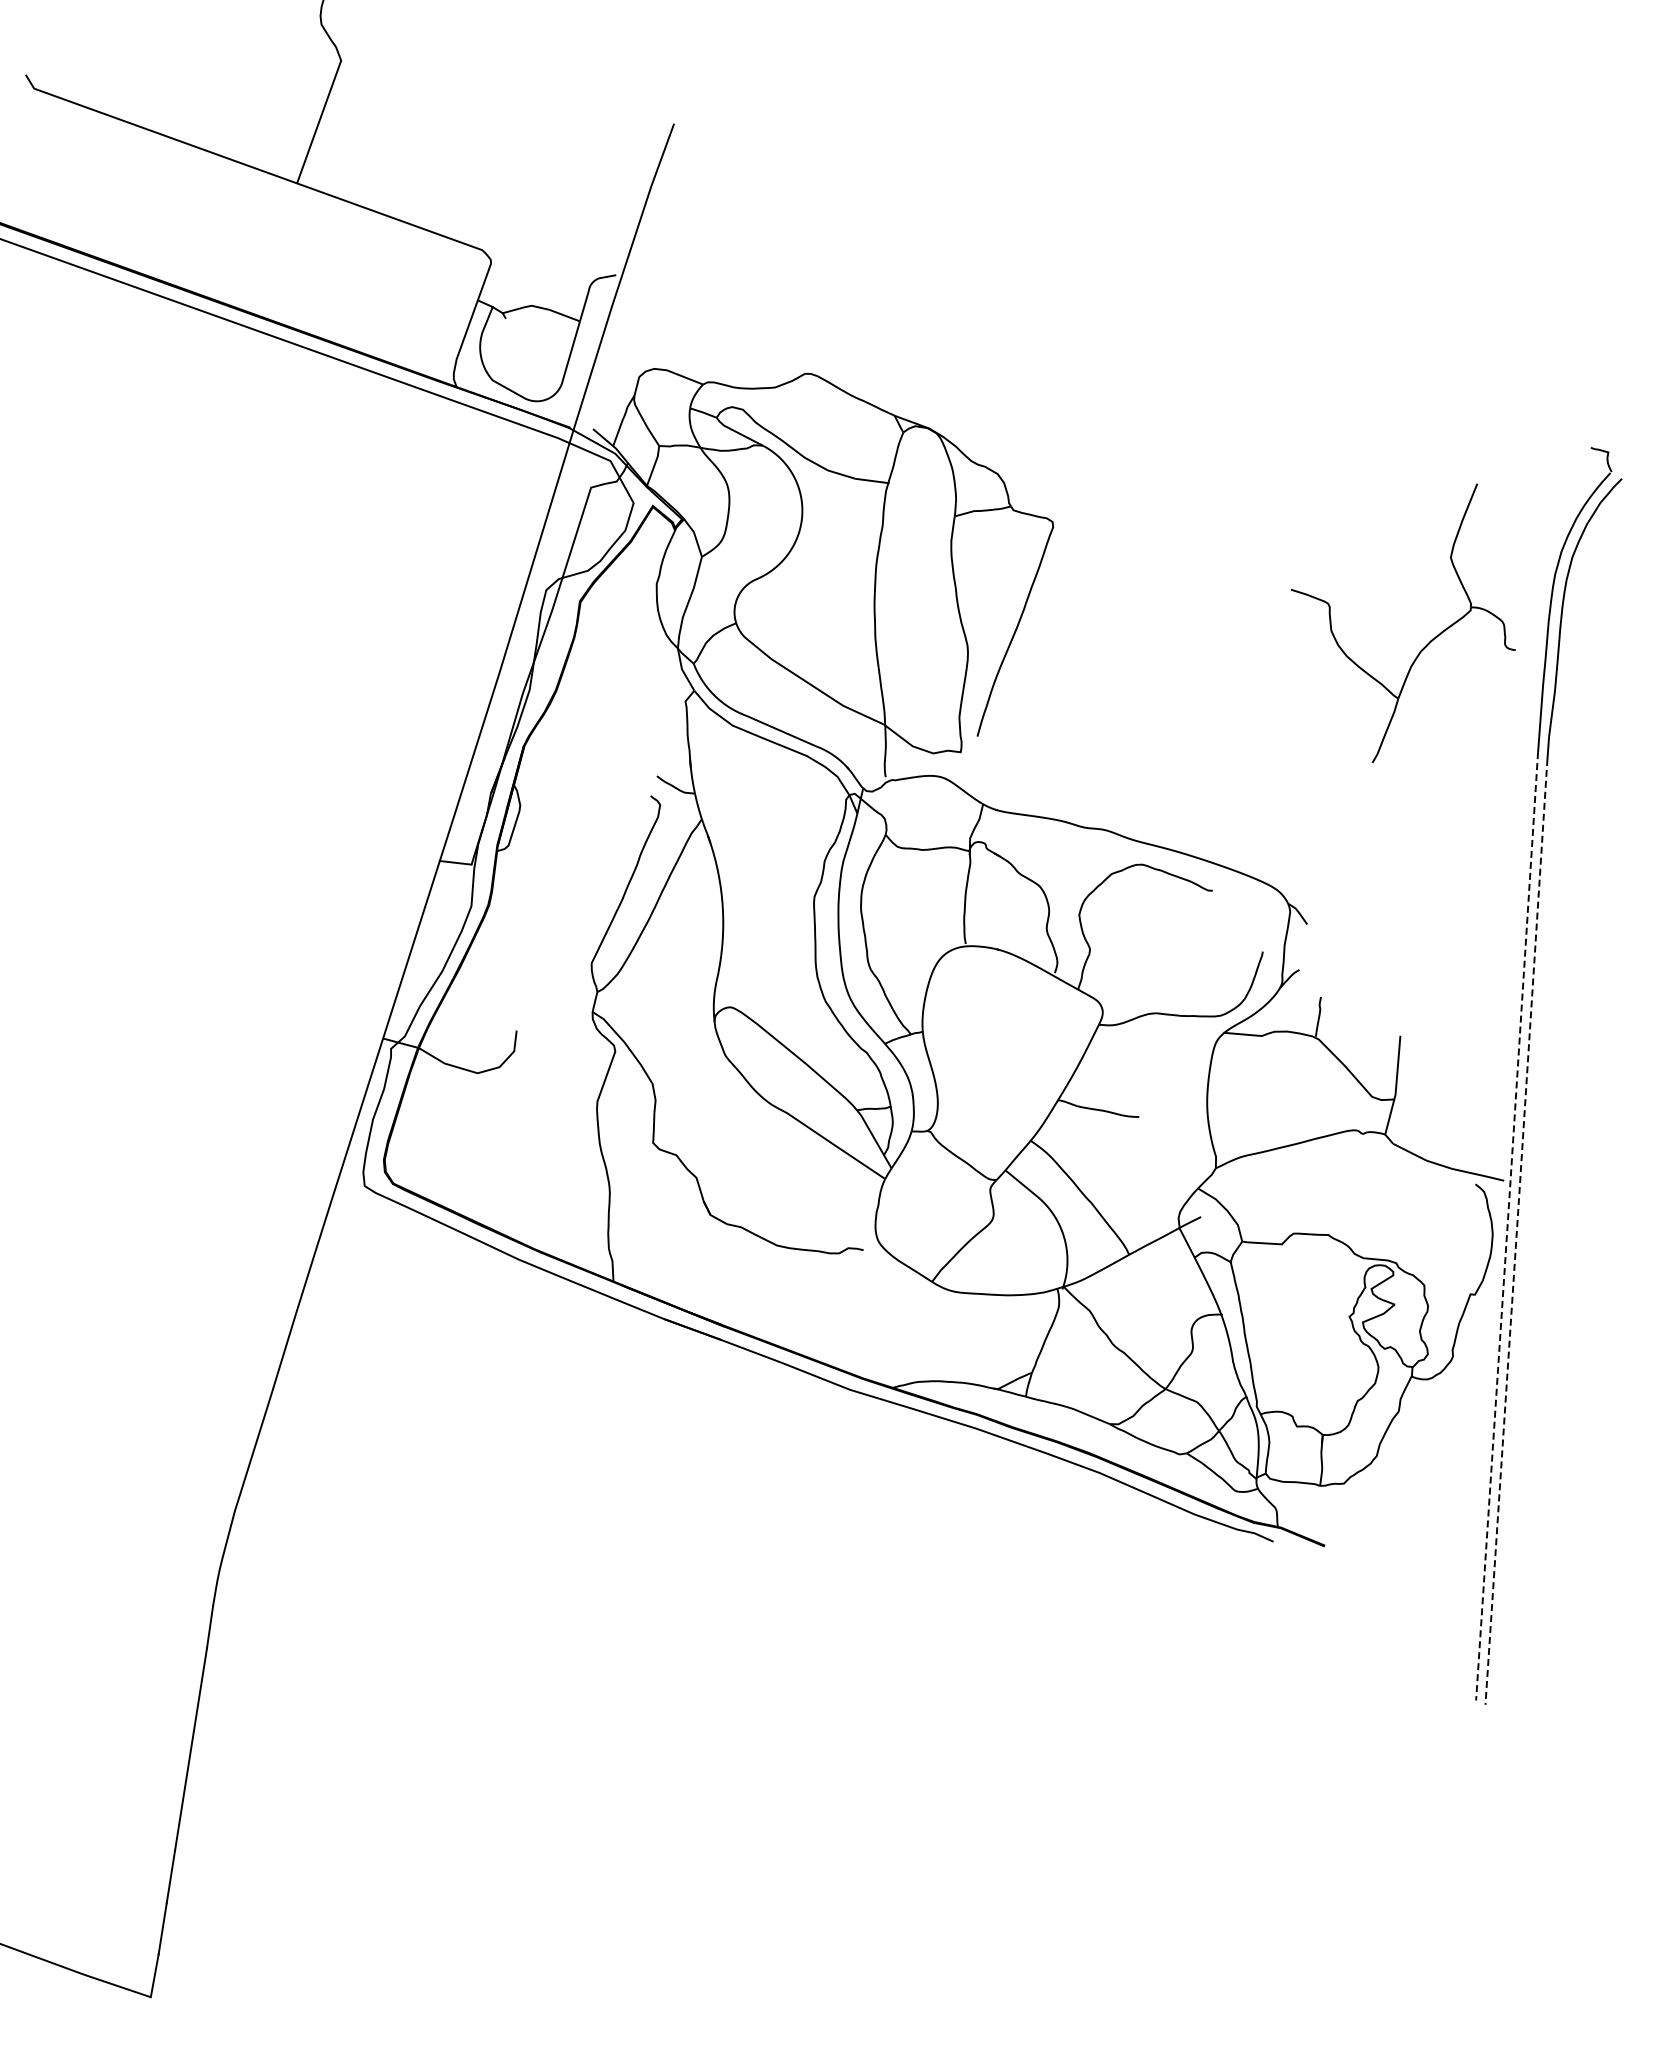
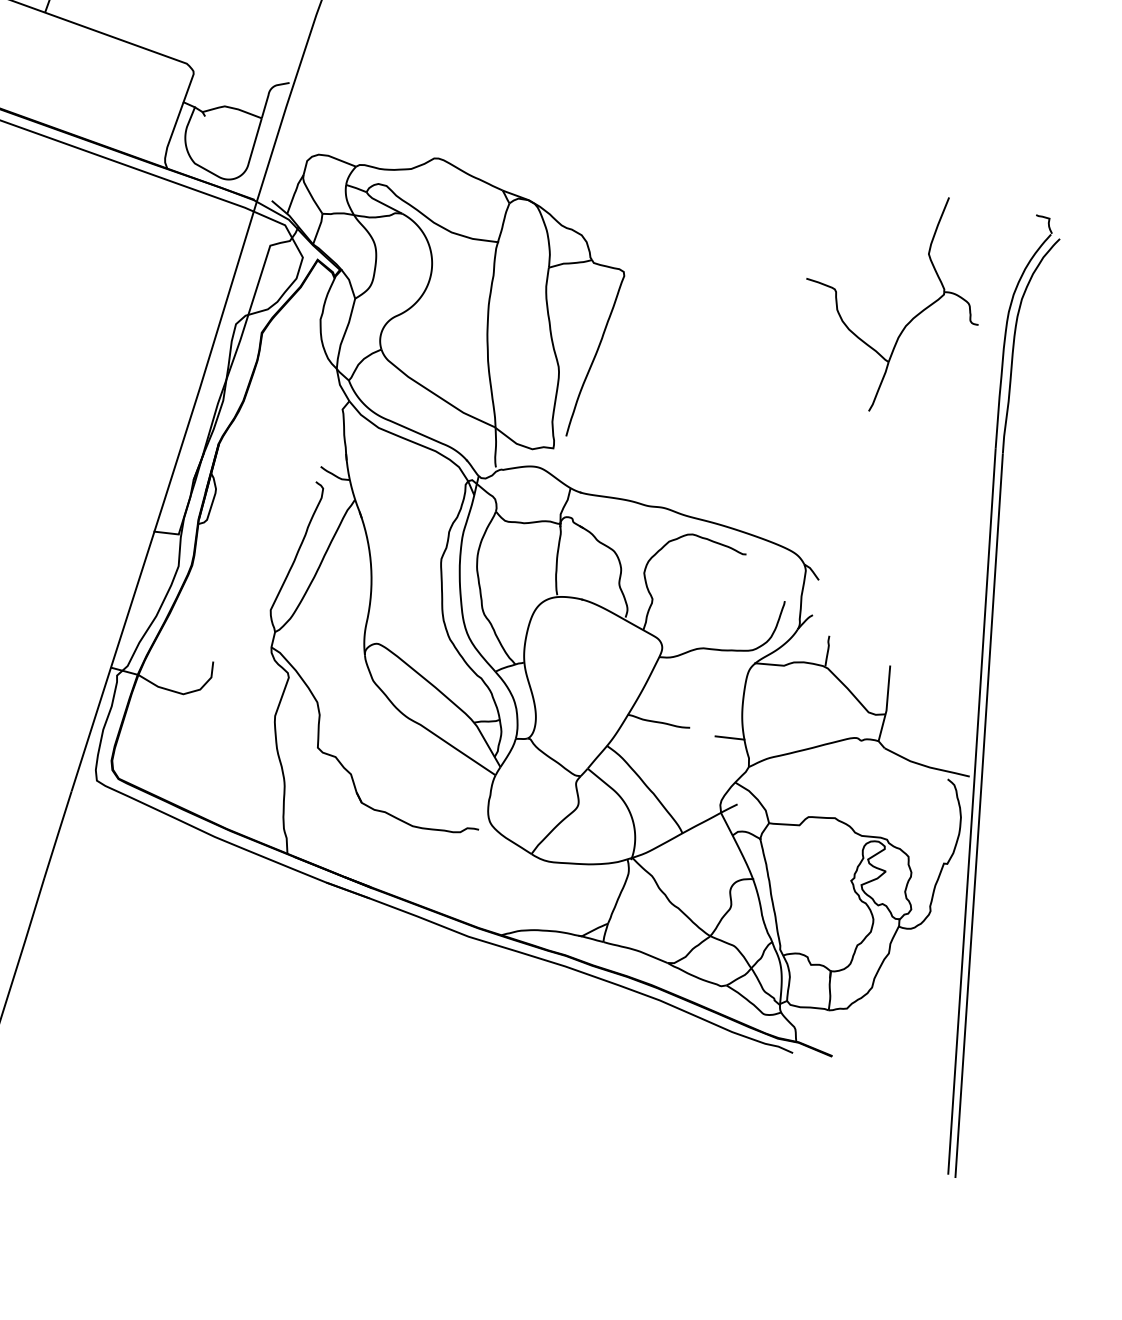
part: (1425, 645) -> (909, 321), moved
line: (1191, 1130) -> (730, 738), added
line: (1507, 1225) -> (972, 810), dashed -> solid
line: (1516, 1231) -> (979, 815), dashed -> solid

